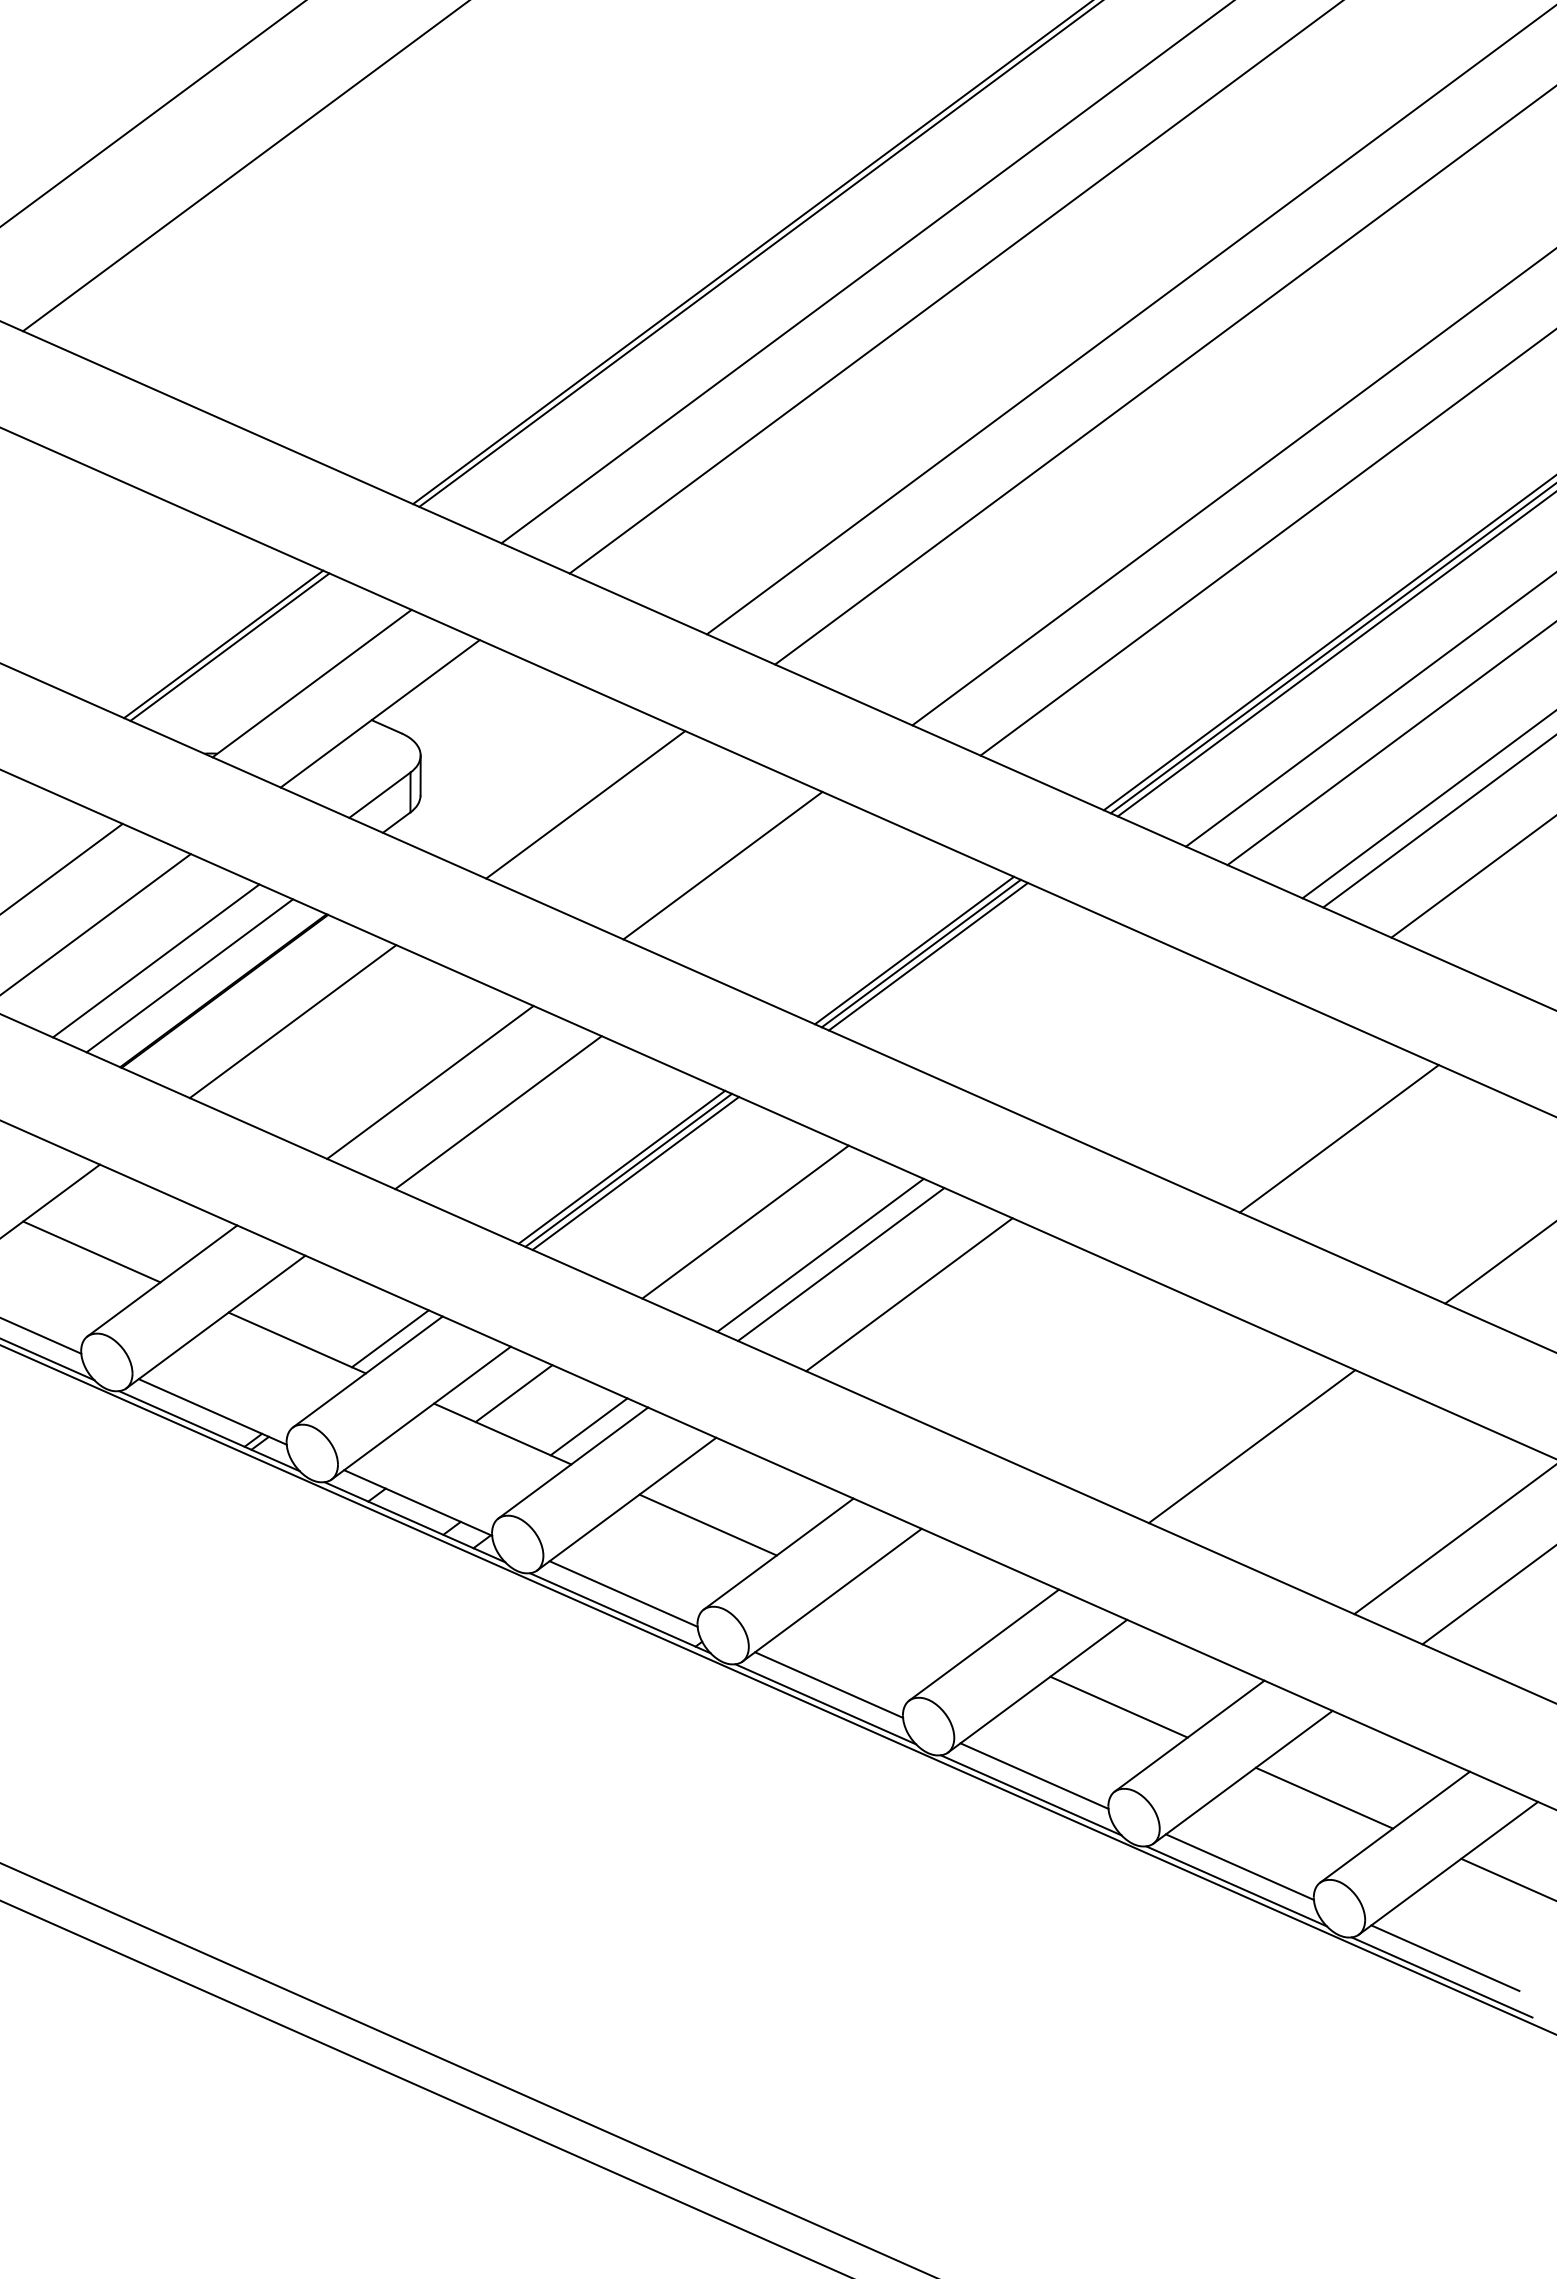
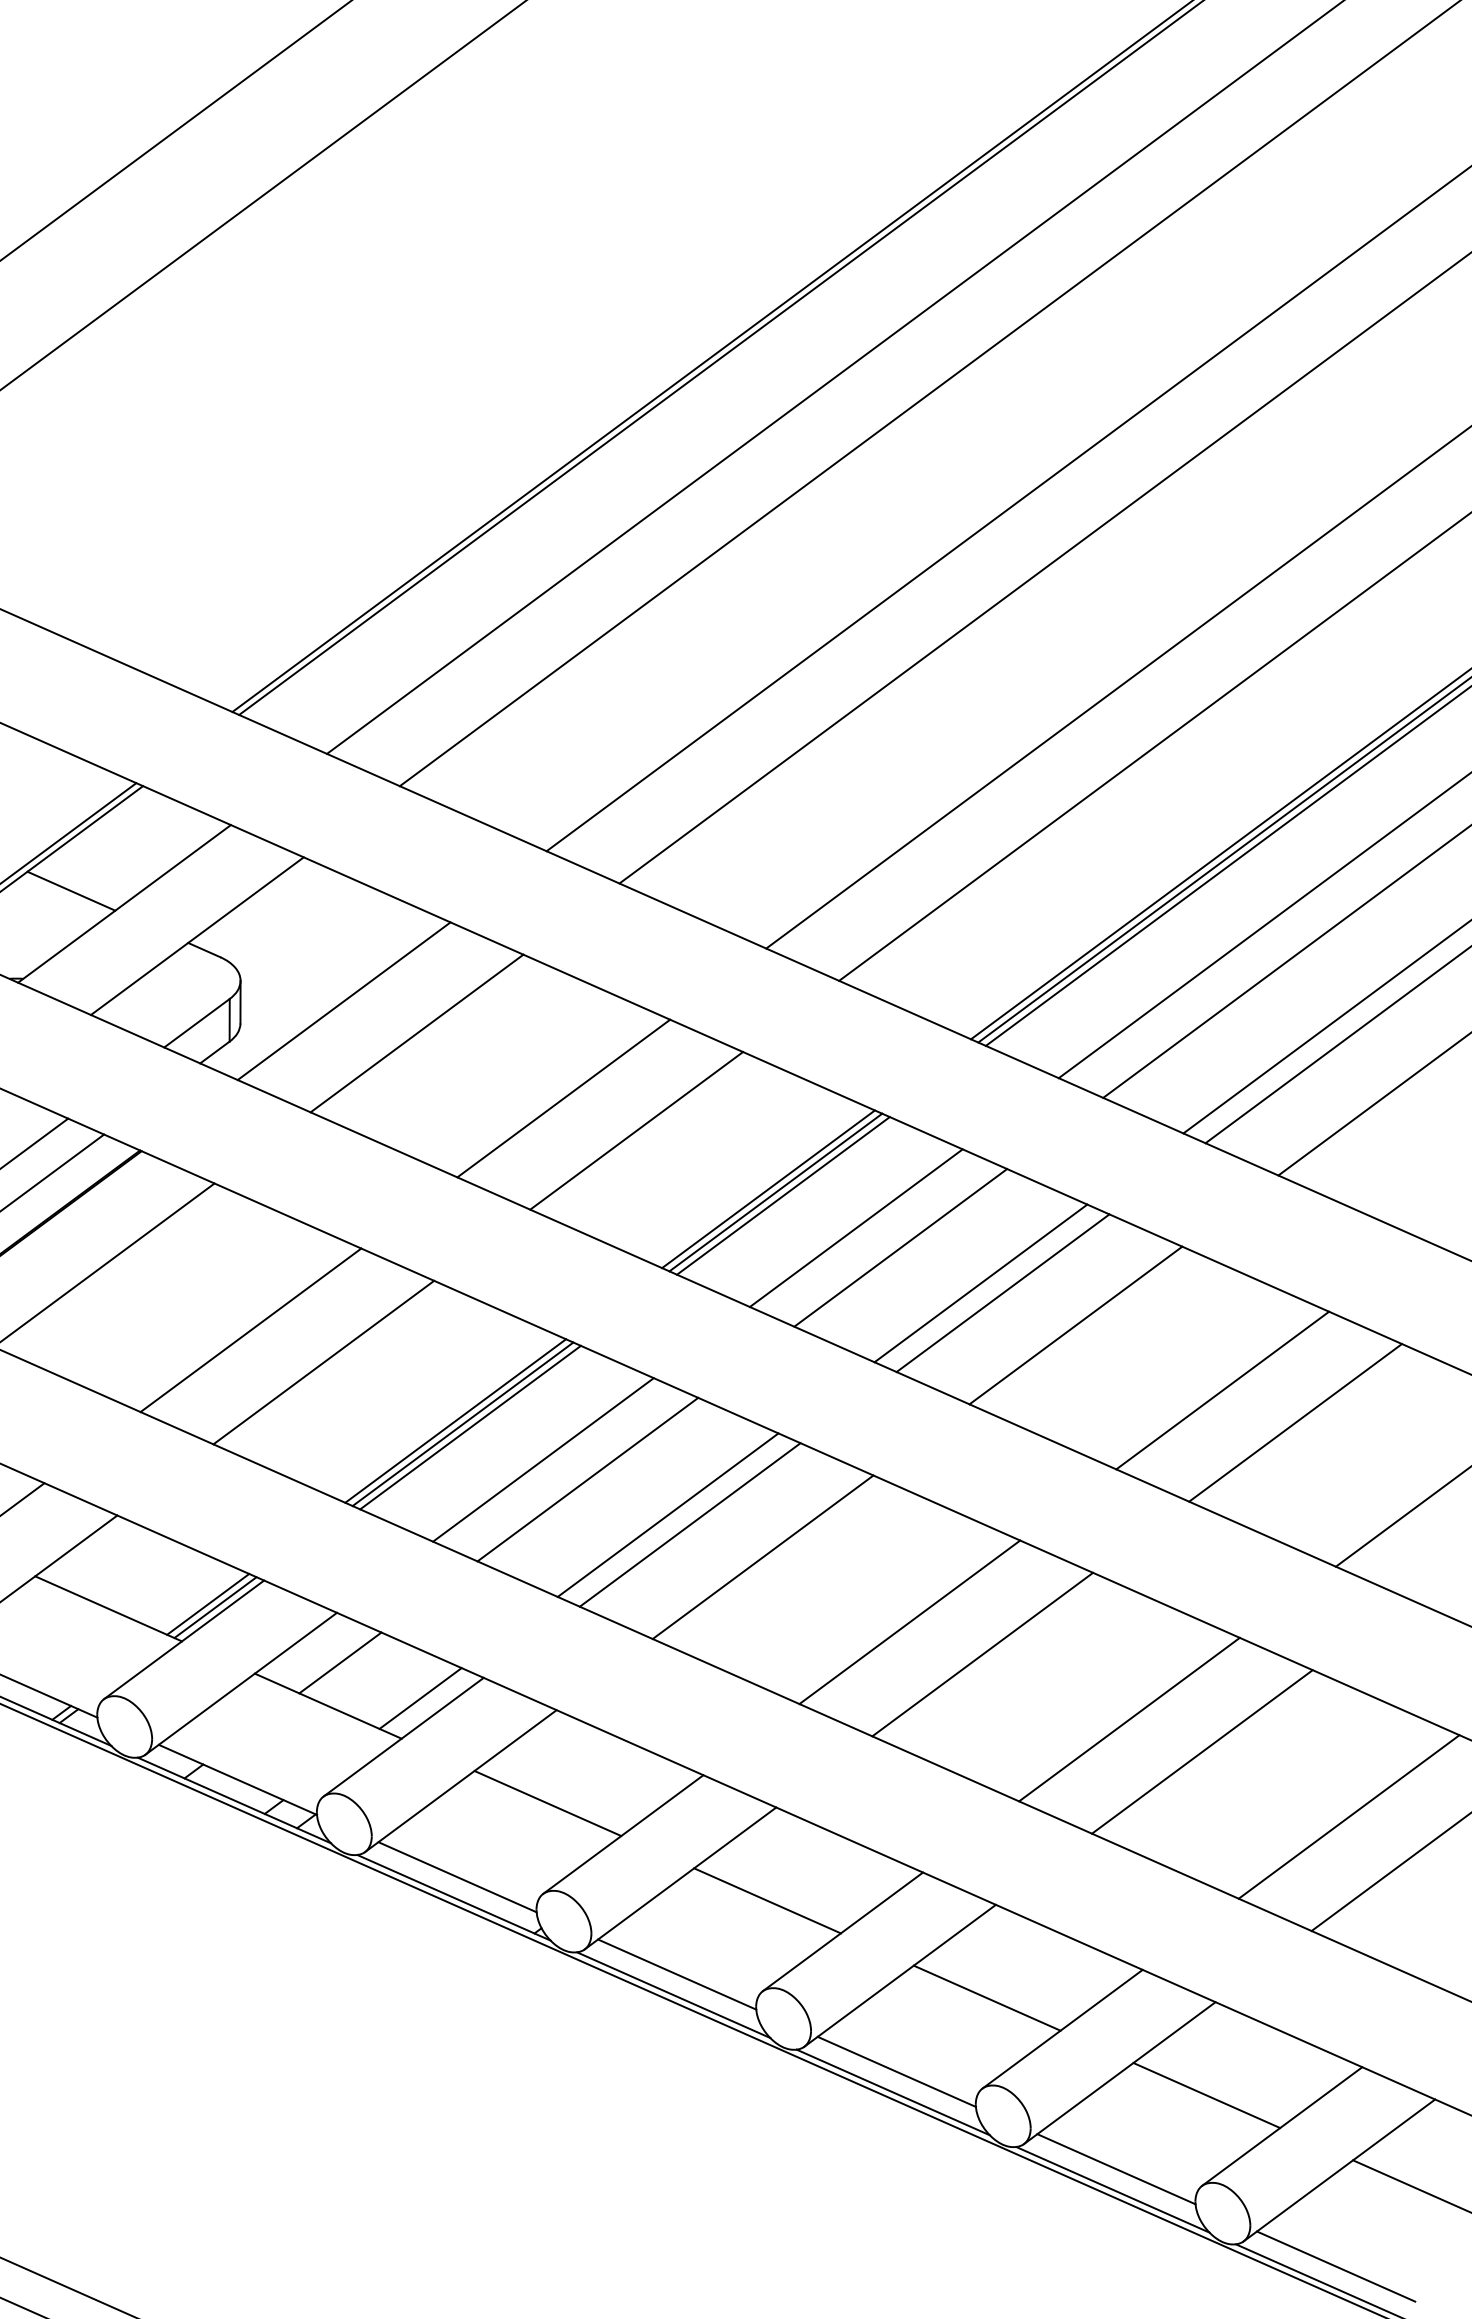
line: (262, 671) -> (71, 890), added
line: (517, 774) -> (344, 1001), added
line: (790, 895) -> (635, 1130), added
line: (996, 986) -> (856, 1227), added
line: (1037, 1005) -> (900, 1248), added
line: (1112, 1038) -> (980, 1283), added
line: (1133, 1047) -> (1002, 1292), added
line: (1201, 1077) -> (1075, 1325), added
line: (1407, 1168) -> (1295, 1422), added
line: (703, 1203) -> (542, 1459), added
line: (396, 1341) -> (214, 1607), added
line: (1046, 1355) -> (909, 1622), added
line: (1114, 1385) -> (982, 1654), added
line: (1320, 1476) -> (1202, 1751), added
line: (913, 1615) -> (767, 1900), added

